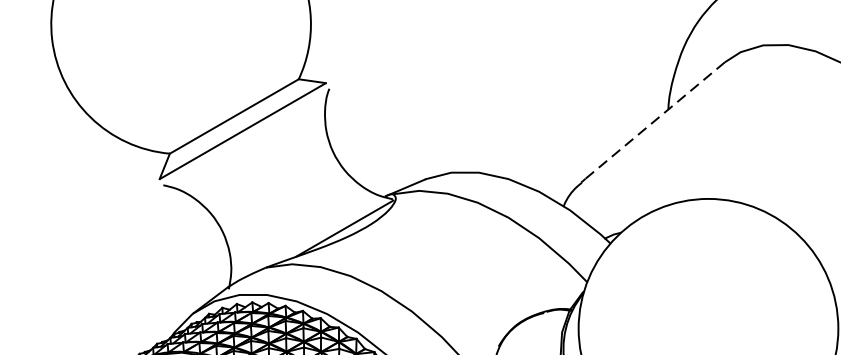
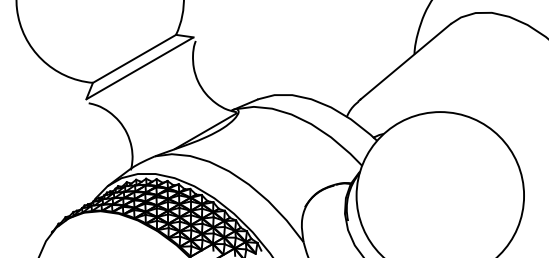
line: (654, 120) -> (405, 61), dashed -> solid

